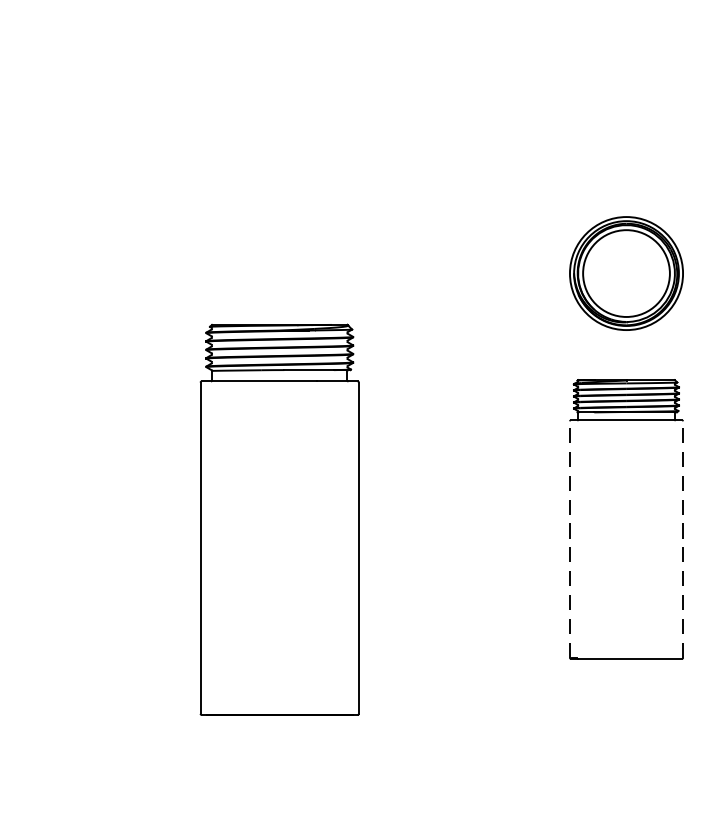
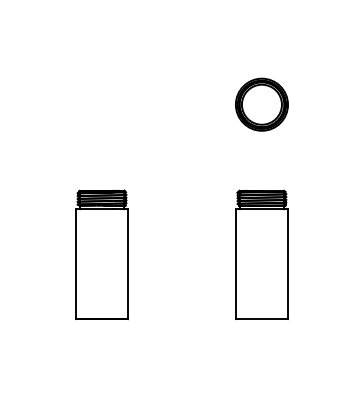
part: (625, 273) -> (261, 104), moved
part: (278, 518) -> (101, 254), size x0.71
line: (569, 539) -> (235, 264), dashed -> solid
line: (684, 539) -> (288, 264), dashed -> solid

